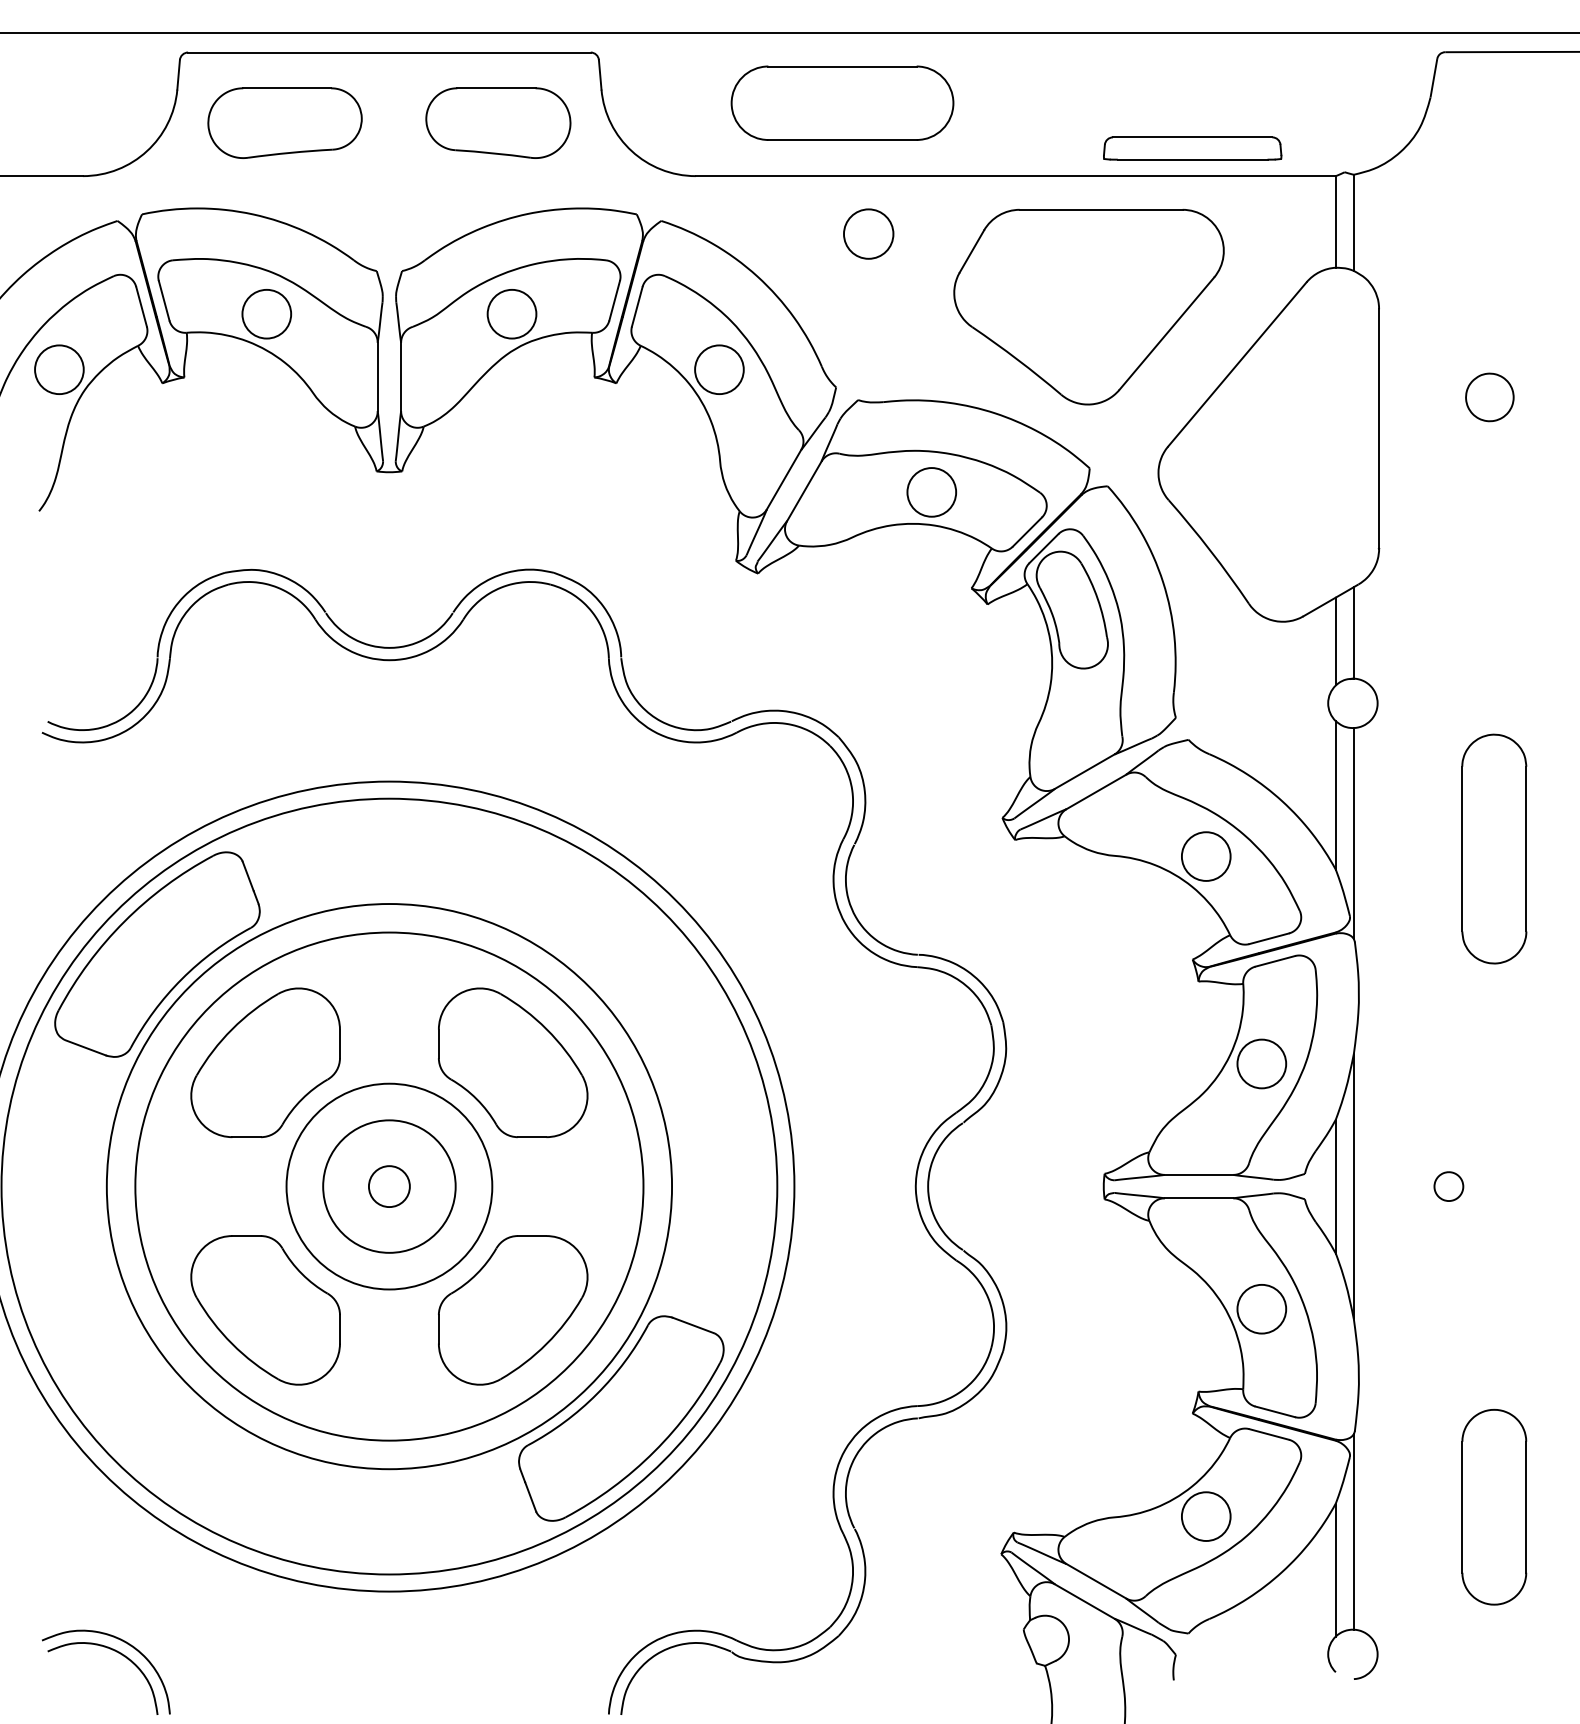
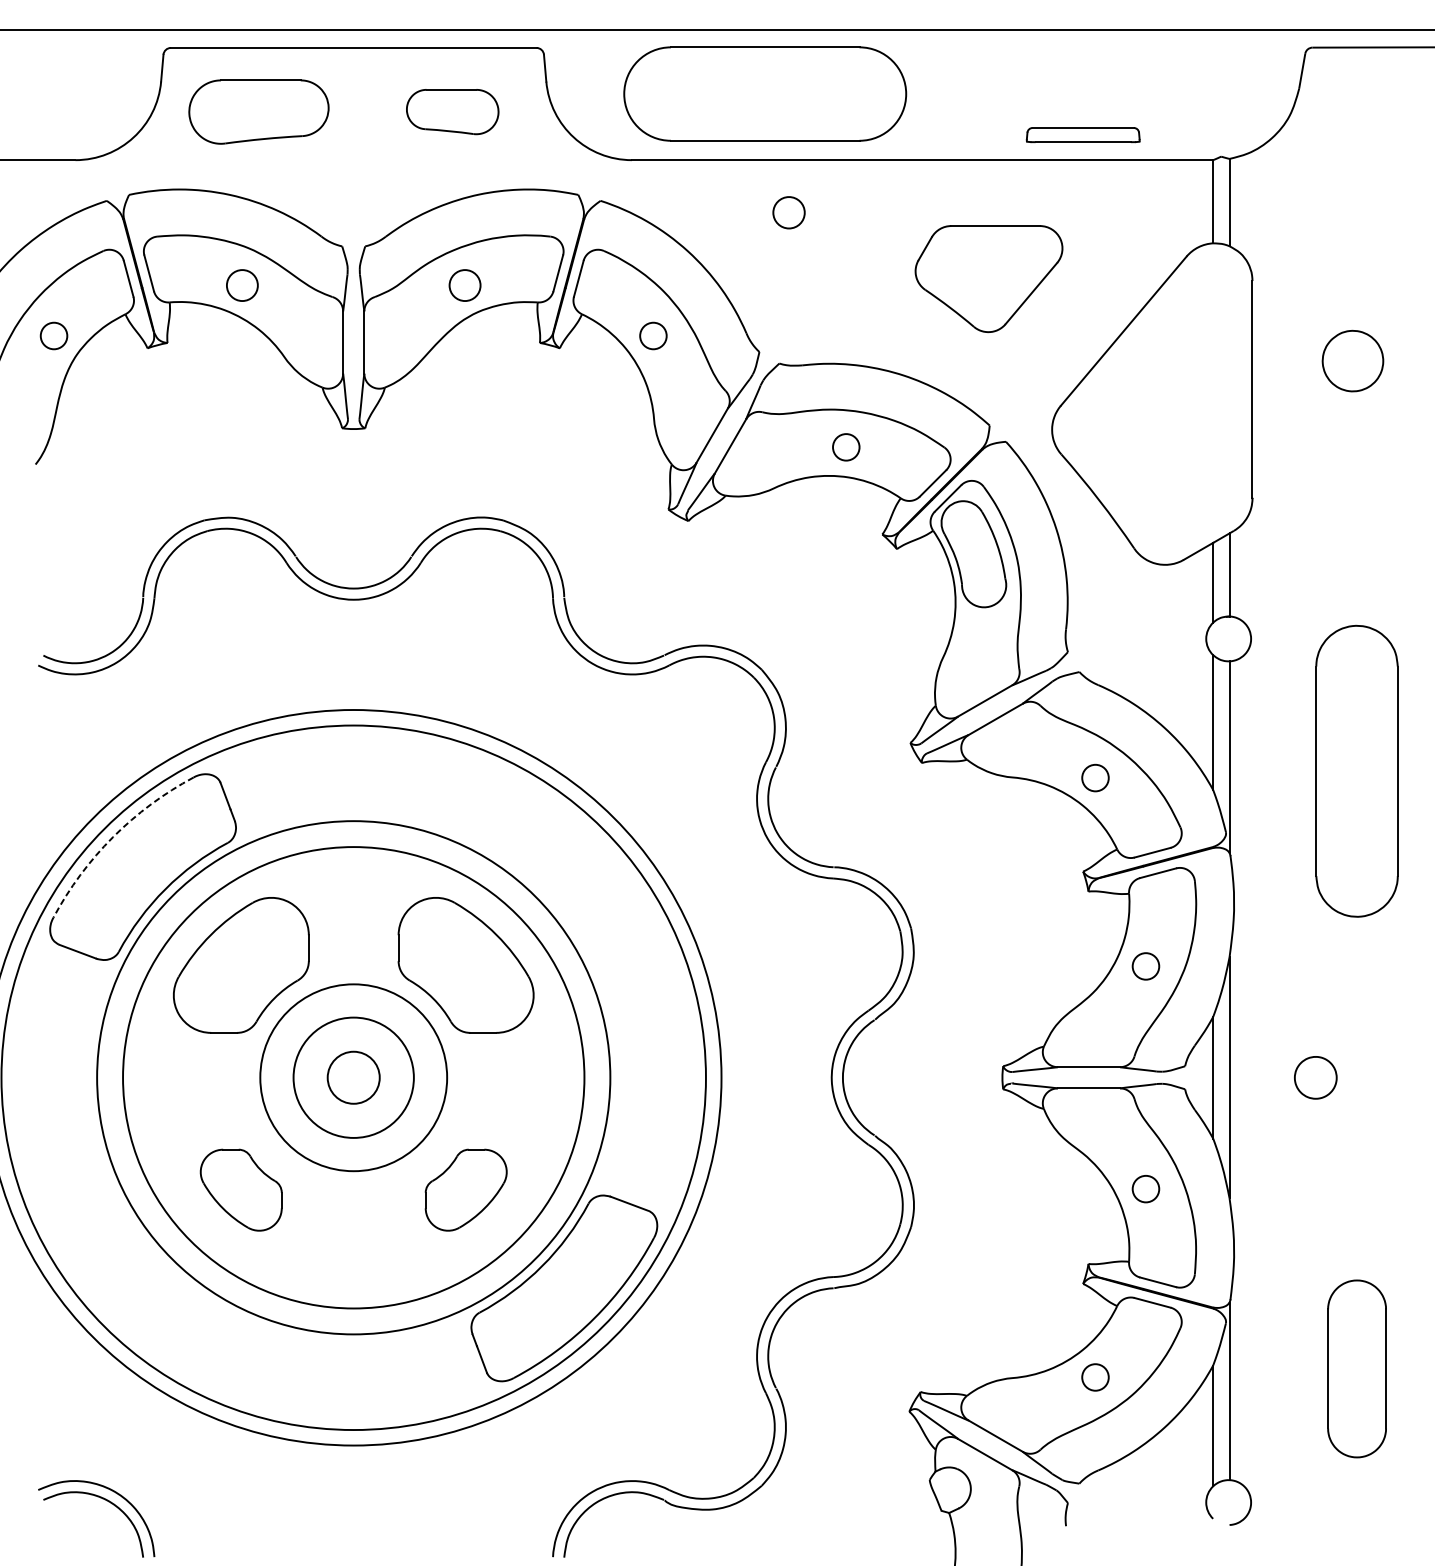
part: (842, 102) -> (765, 93), size x1.4
part: (498, 122) -> (452, 111), size x0.7
part: (1192, 148) -> (1083, 135), size x0.7
circle: (868, 233) -> (788, 212), size x0.7
part: (1088, 306) -> (988, 278), size x0.6
circle: (266, 313) -> (242, 284), size x0.7
circle: (511, 313) -> (464, 284), size x0.7
circle: (59, 369) -> (54, 335), size x0.6
circle: (719, 369) -> (653, 335), size x0.6
part: (1489, 397) -> (1352, 361), size x1.4
circle: (931, 492) -> (845, 447), size x0.6
part: (1494, 848) -> (1357, 770), size x1.4
circle: (1205, 856) -> (1094, 778), size x0.6
arc: (124, 921) -> (113, 837), solid -> dashed
circle: (1261, 1063) -> (1145, 965), size x0.6
circle: (388, 1186) -> (352, 1077), size x1.4
part: (1448, 1186) -> (1315, 1077), size x1.6
circle: (1261, 1308) -> (1145, 1188), size x0.6
part: (265, 1310) -> (241, 1190), size x0.6
part: (513, 1310) -> (466, 1190), size x0.6
circle: (1205, 1516) -> (1094, 1377), size x0.6

